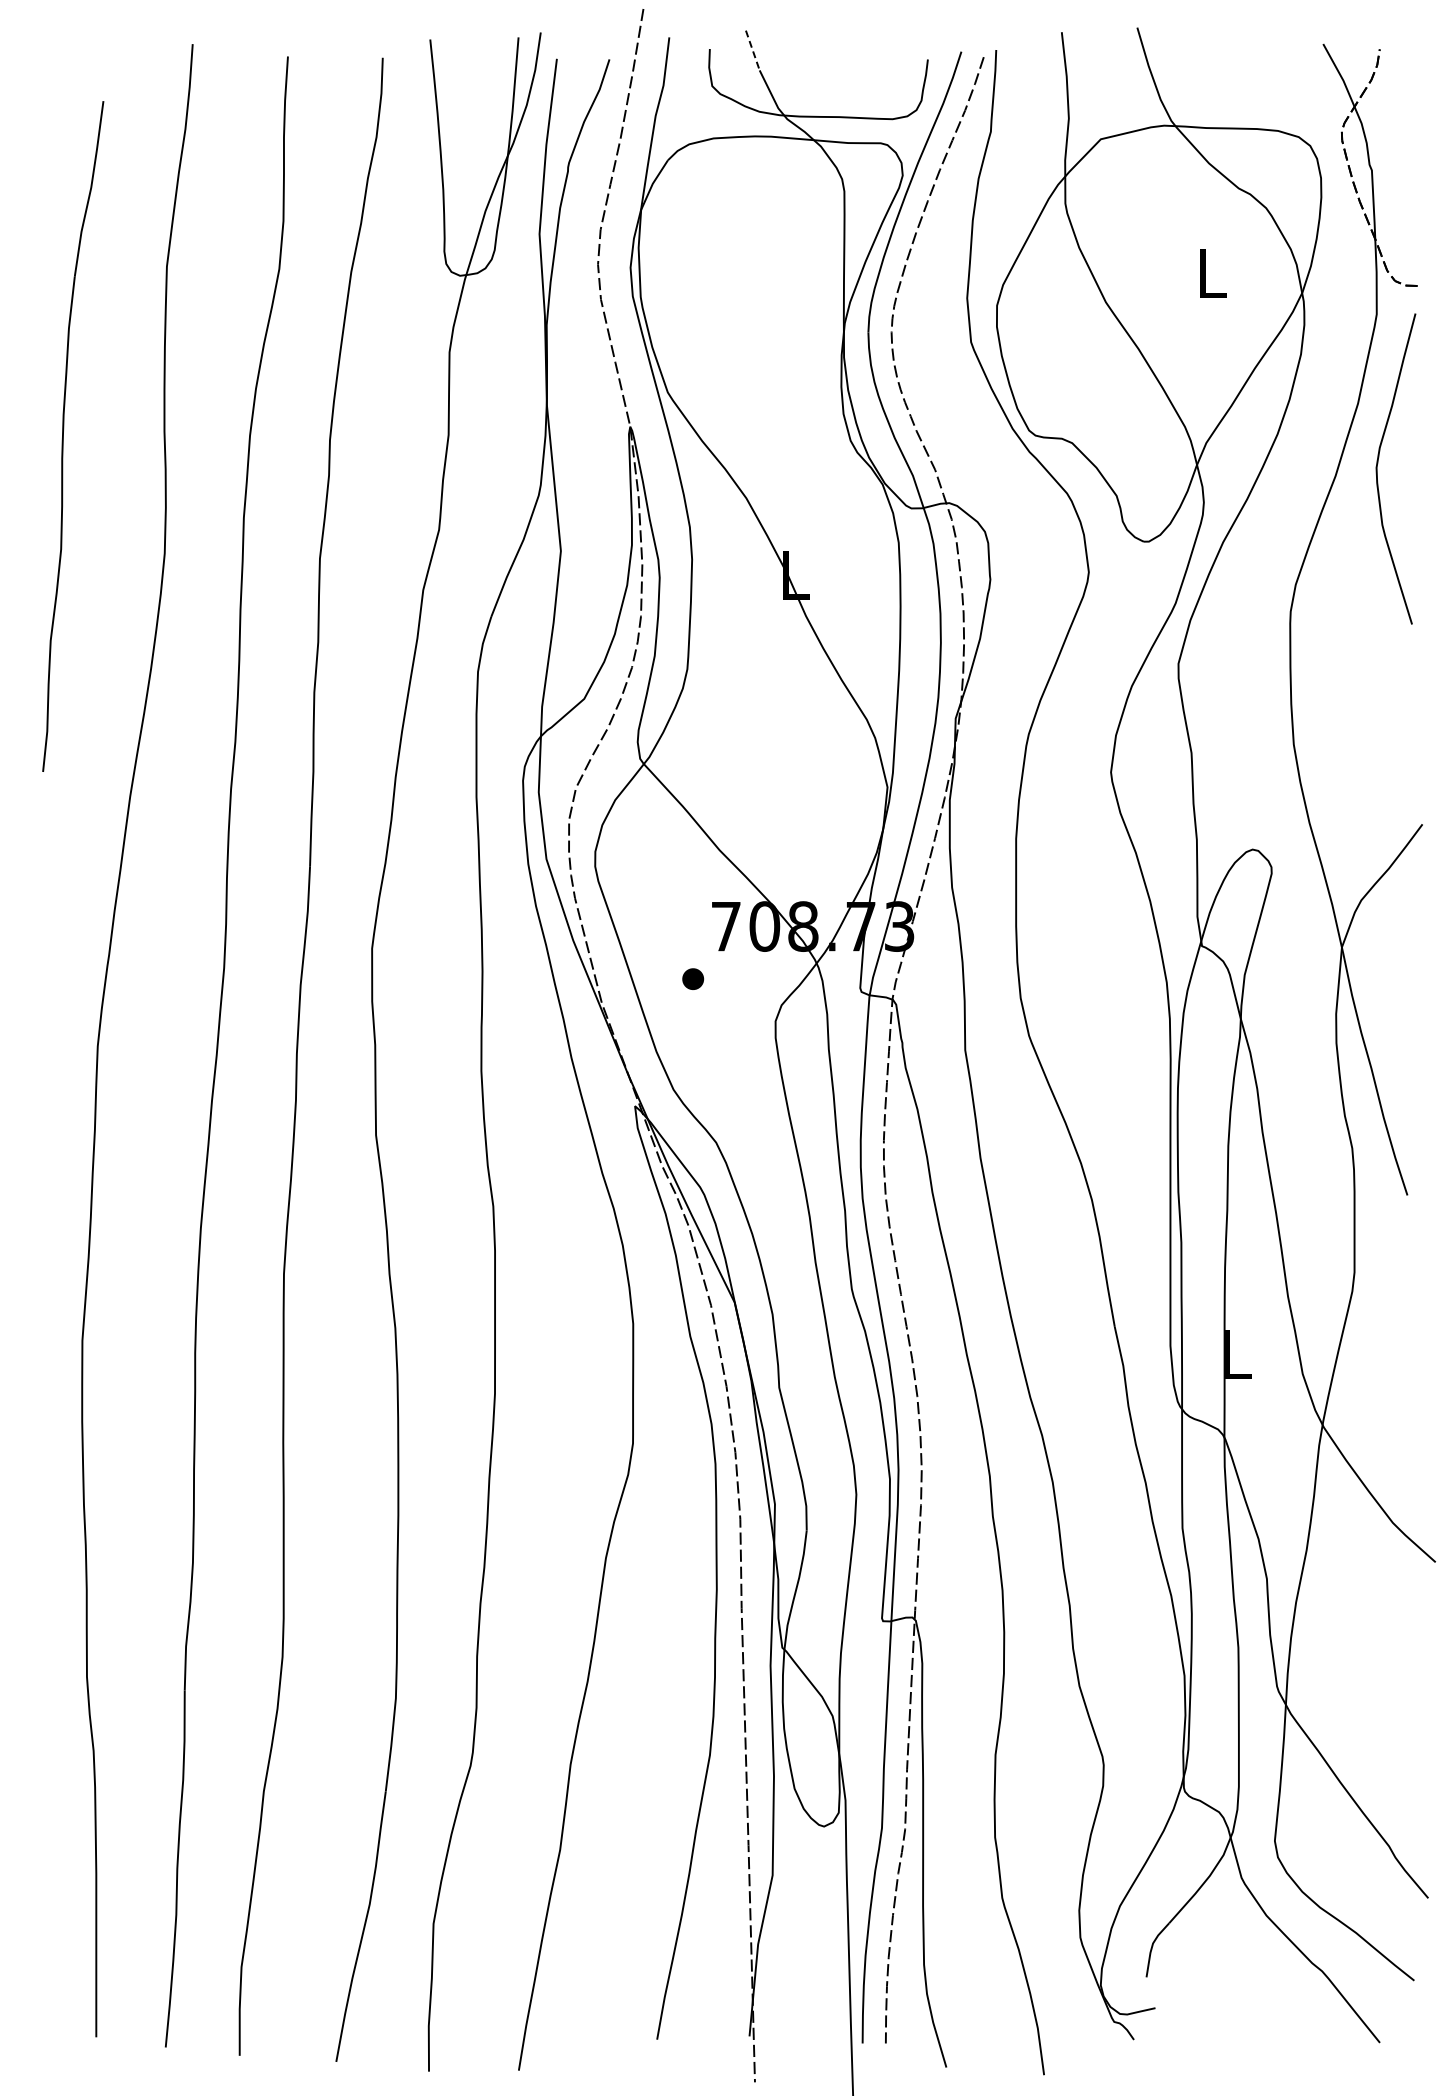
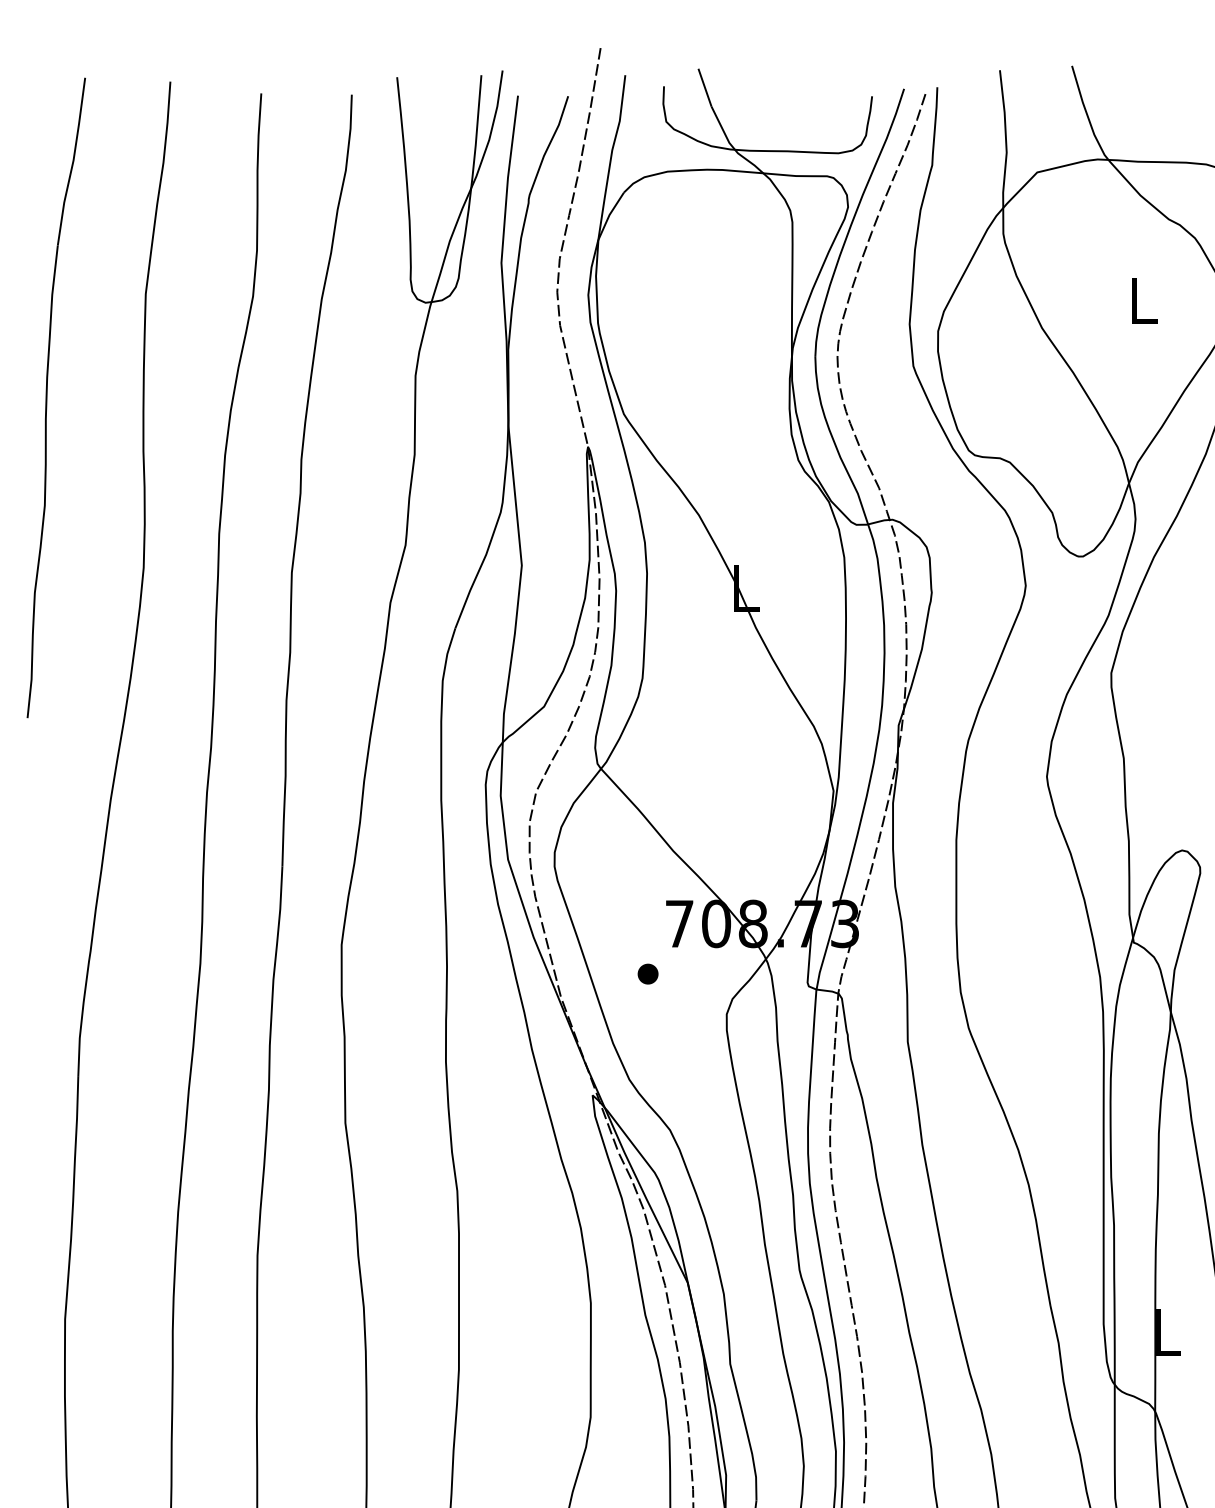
line: (752, 50) -> (704, 87), dashed -> solid
part: (63, 436) -> (47, 397), moved

